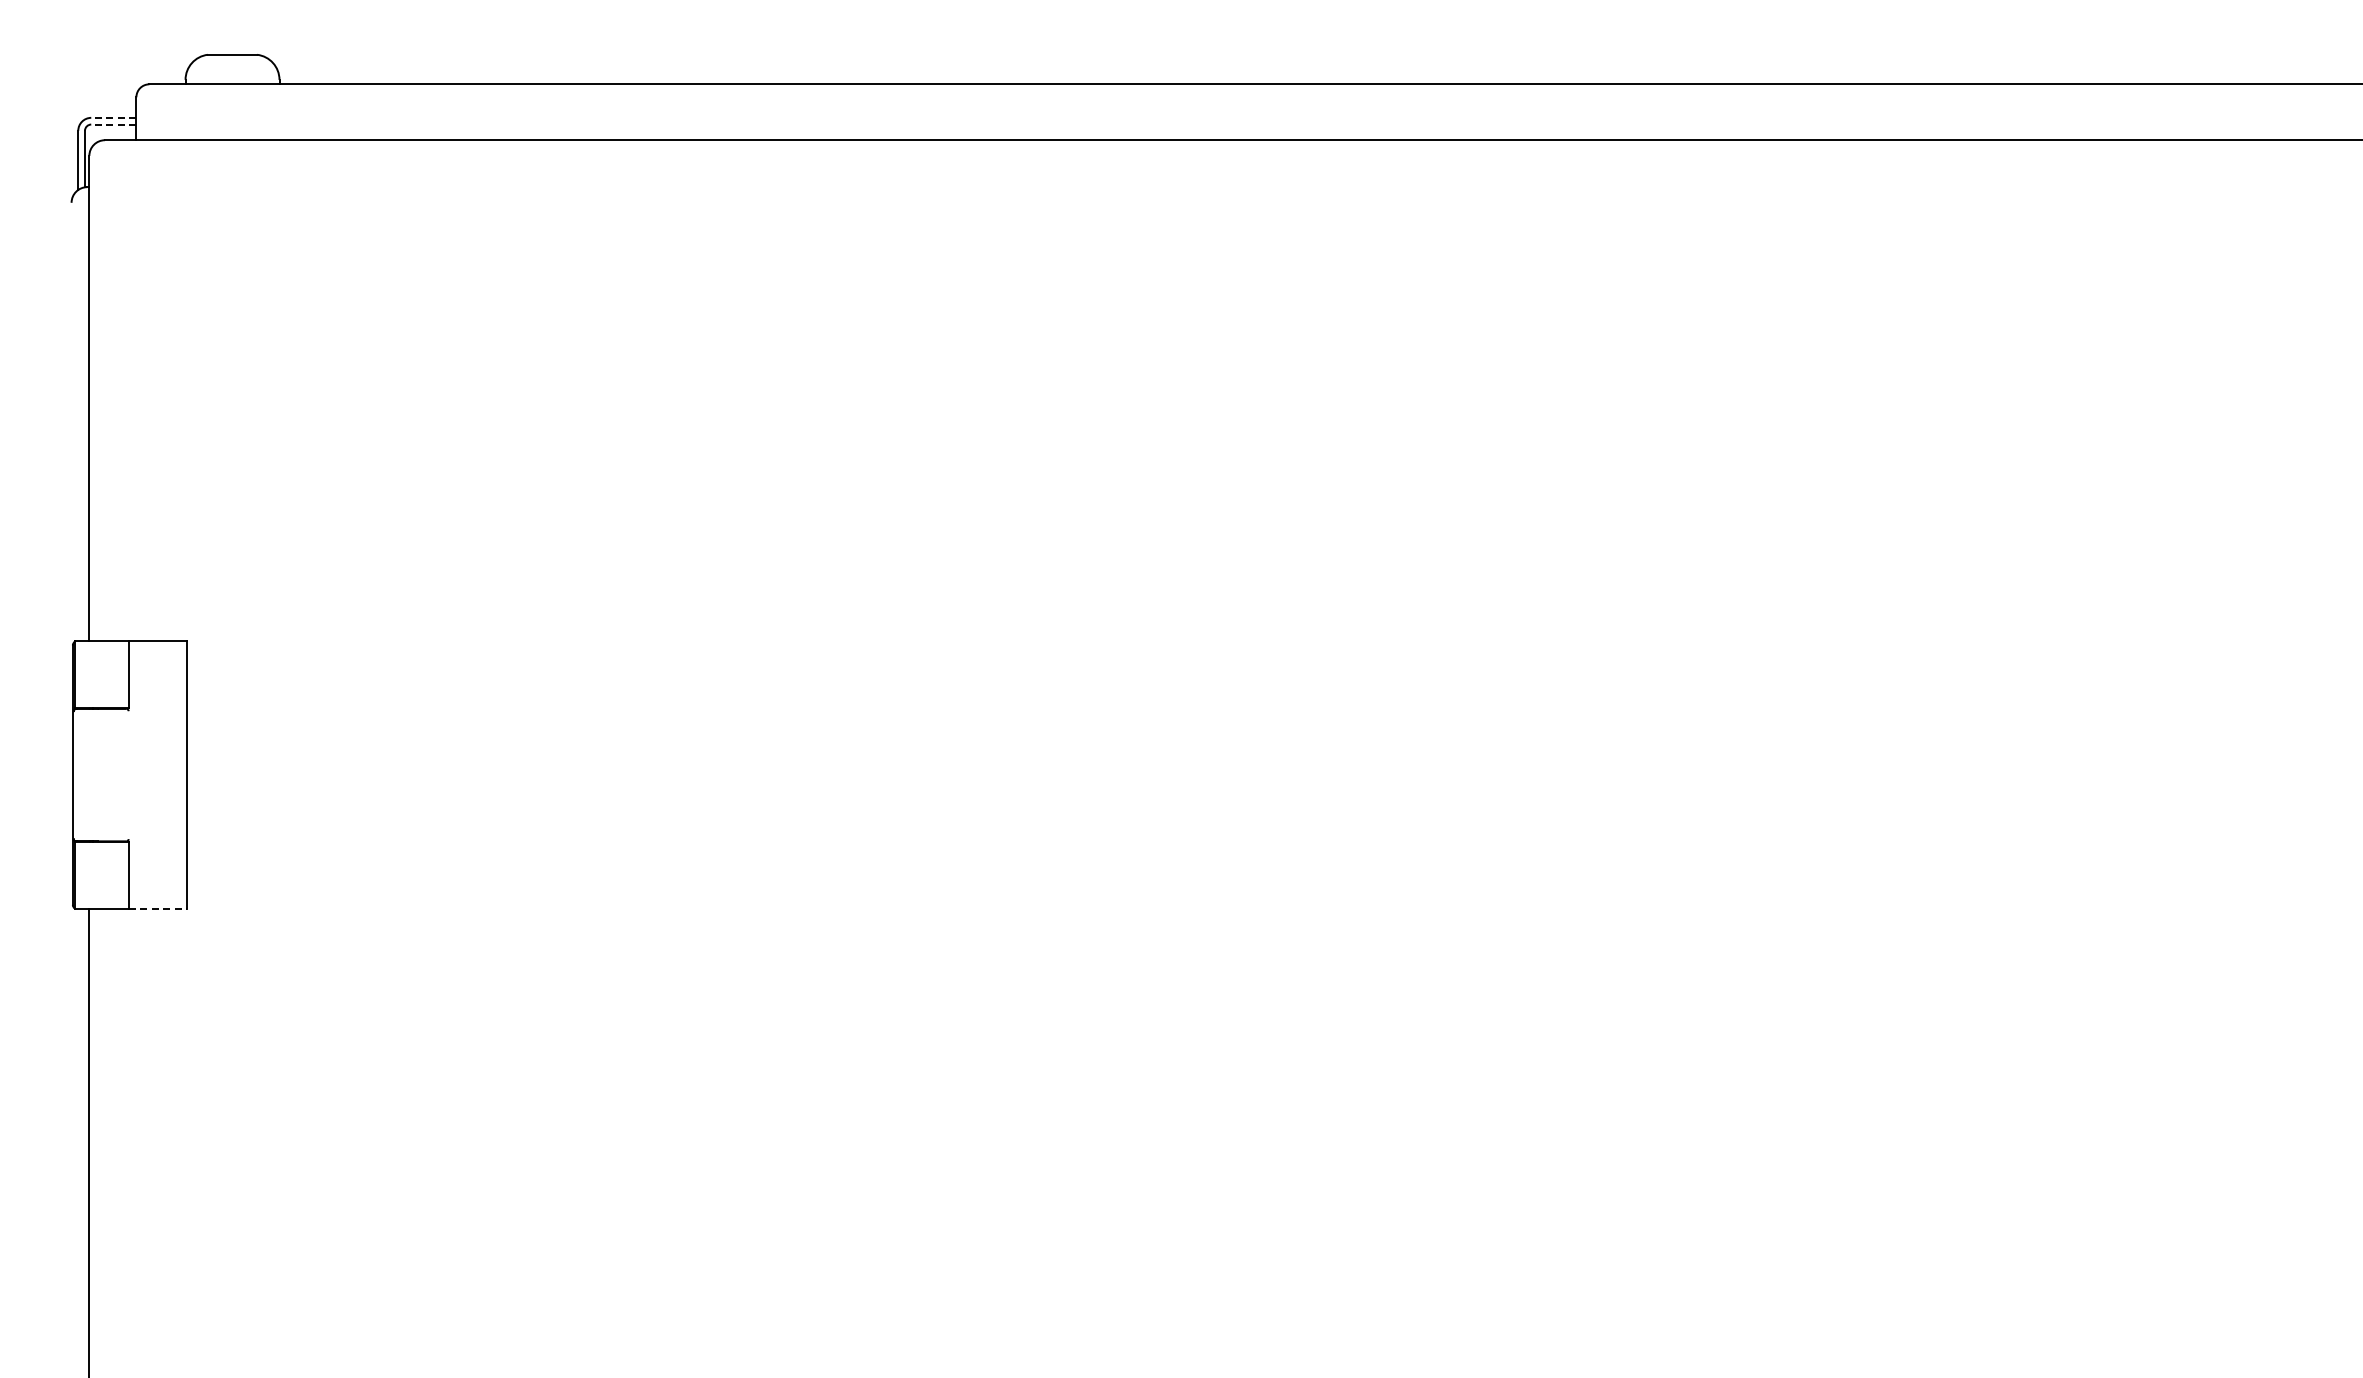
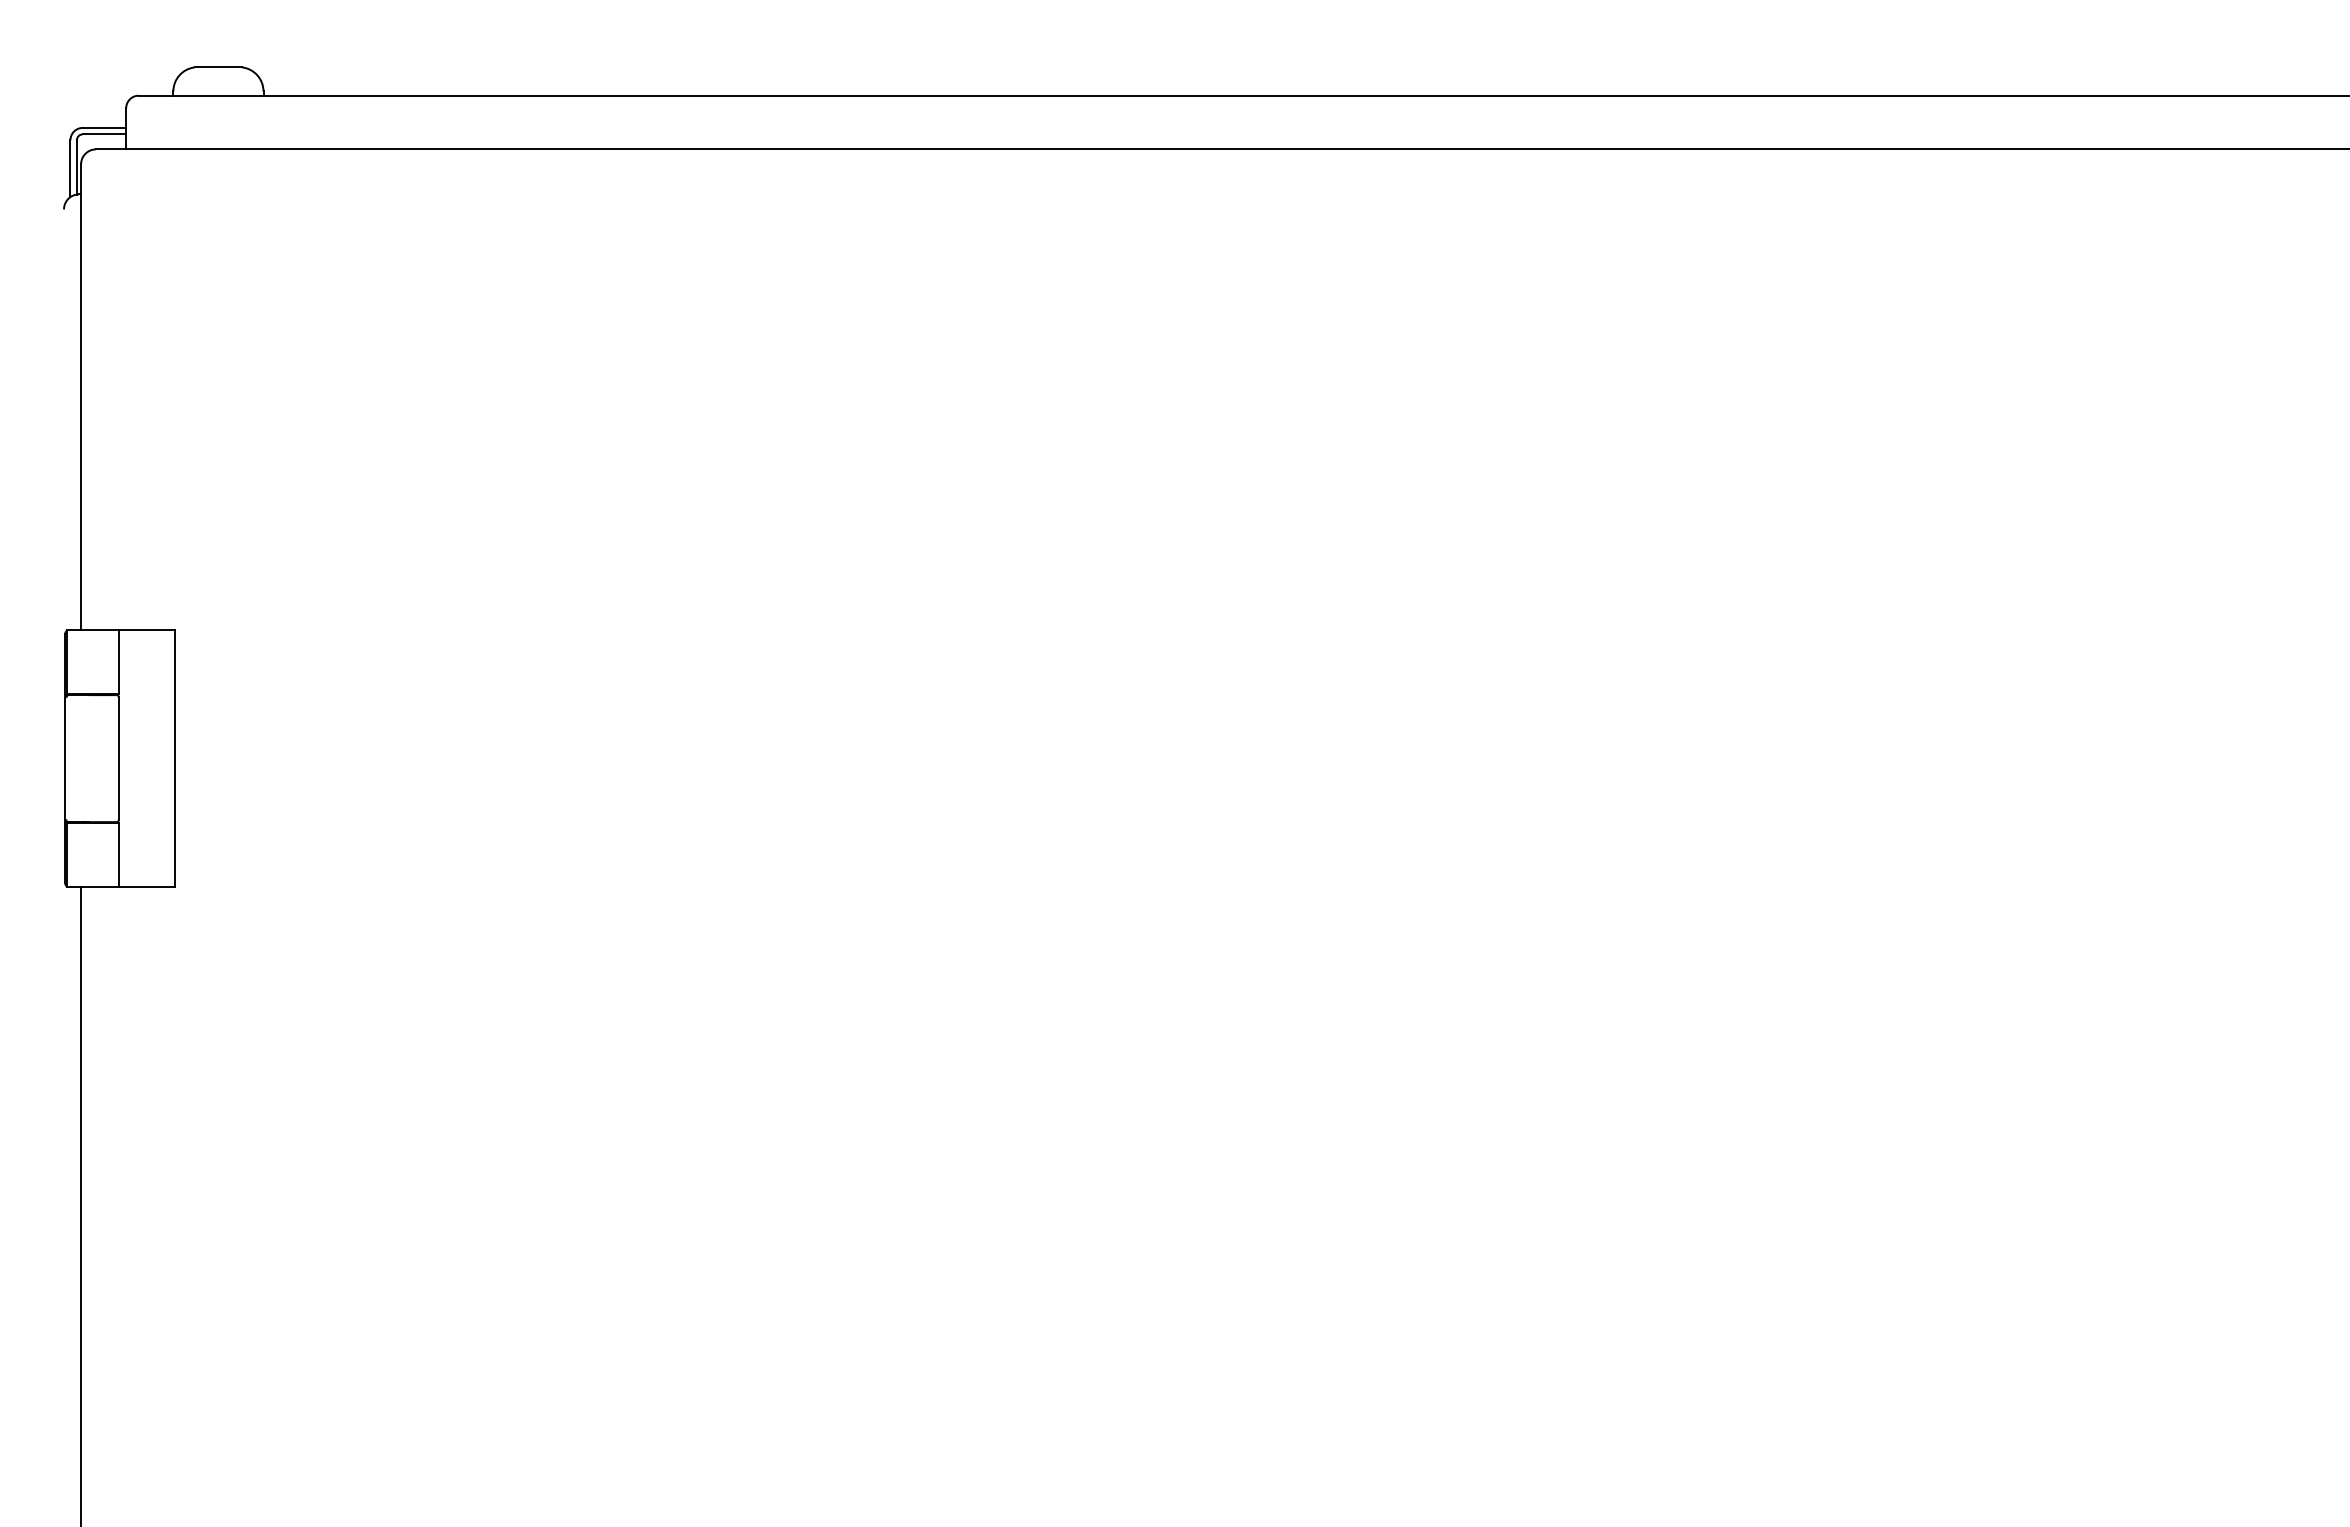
line: (113, 117) -> (104, 127), dashed -> solid
line: (113, 124) -> (104, 134), dashed -> solid
line: (128, 775) -> (118, 758), added
line: (157, 909) -> (146, 887), dashed -> solid

